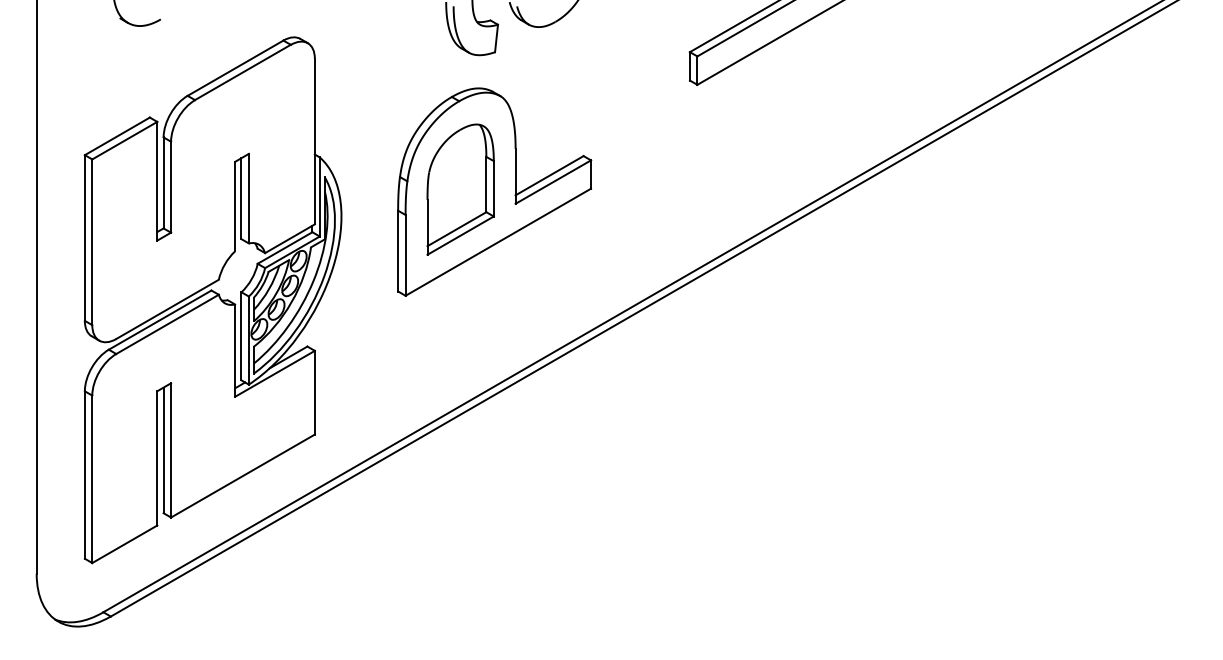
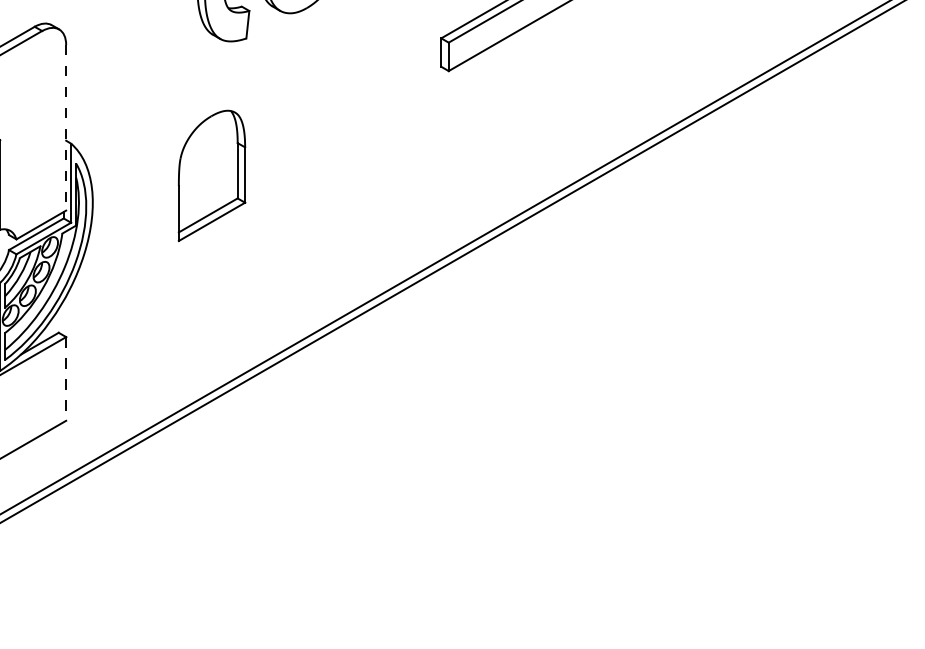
line: (314, 141) -> (65, 127), solid -> dashed
part: (494, 191) -> (245, 177), removed
line: (314, 392) -> (65, 378), solid -> dashed

